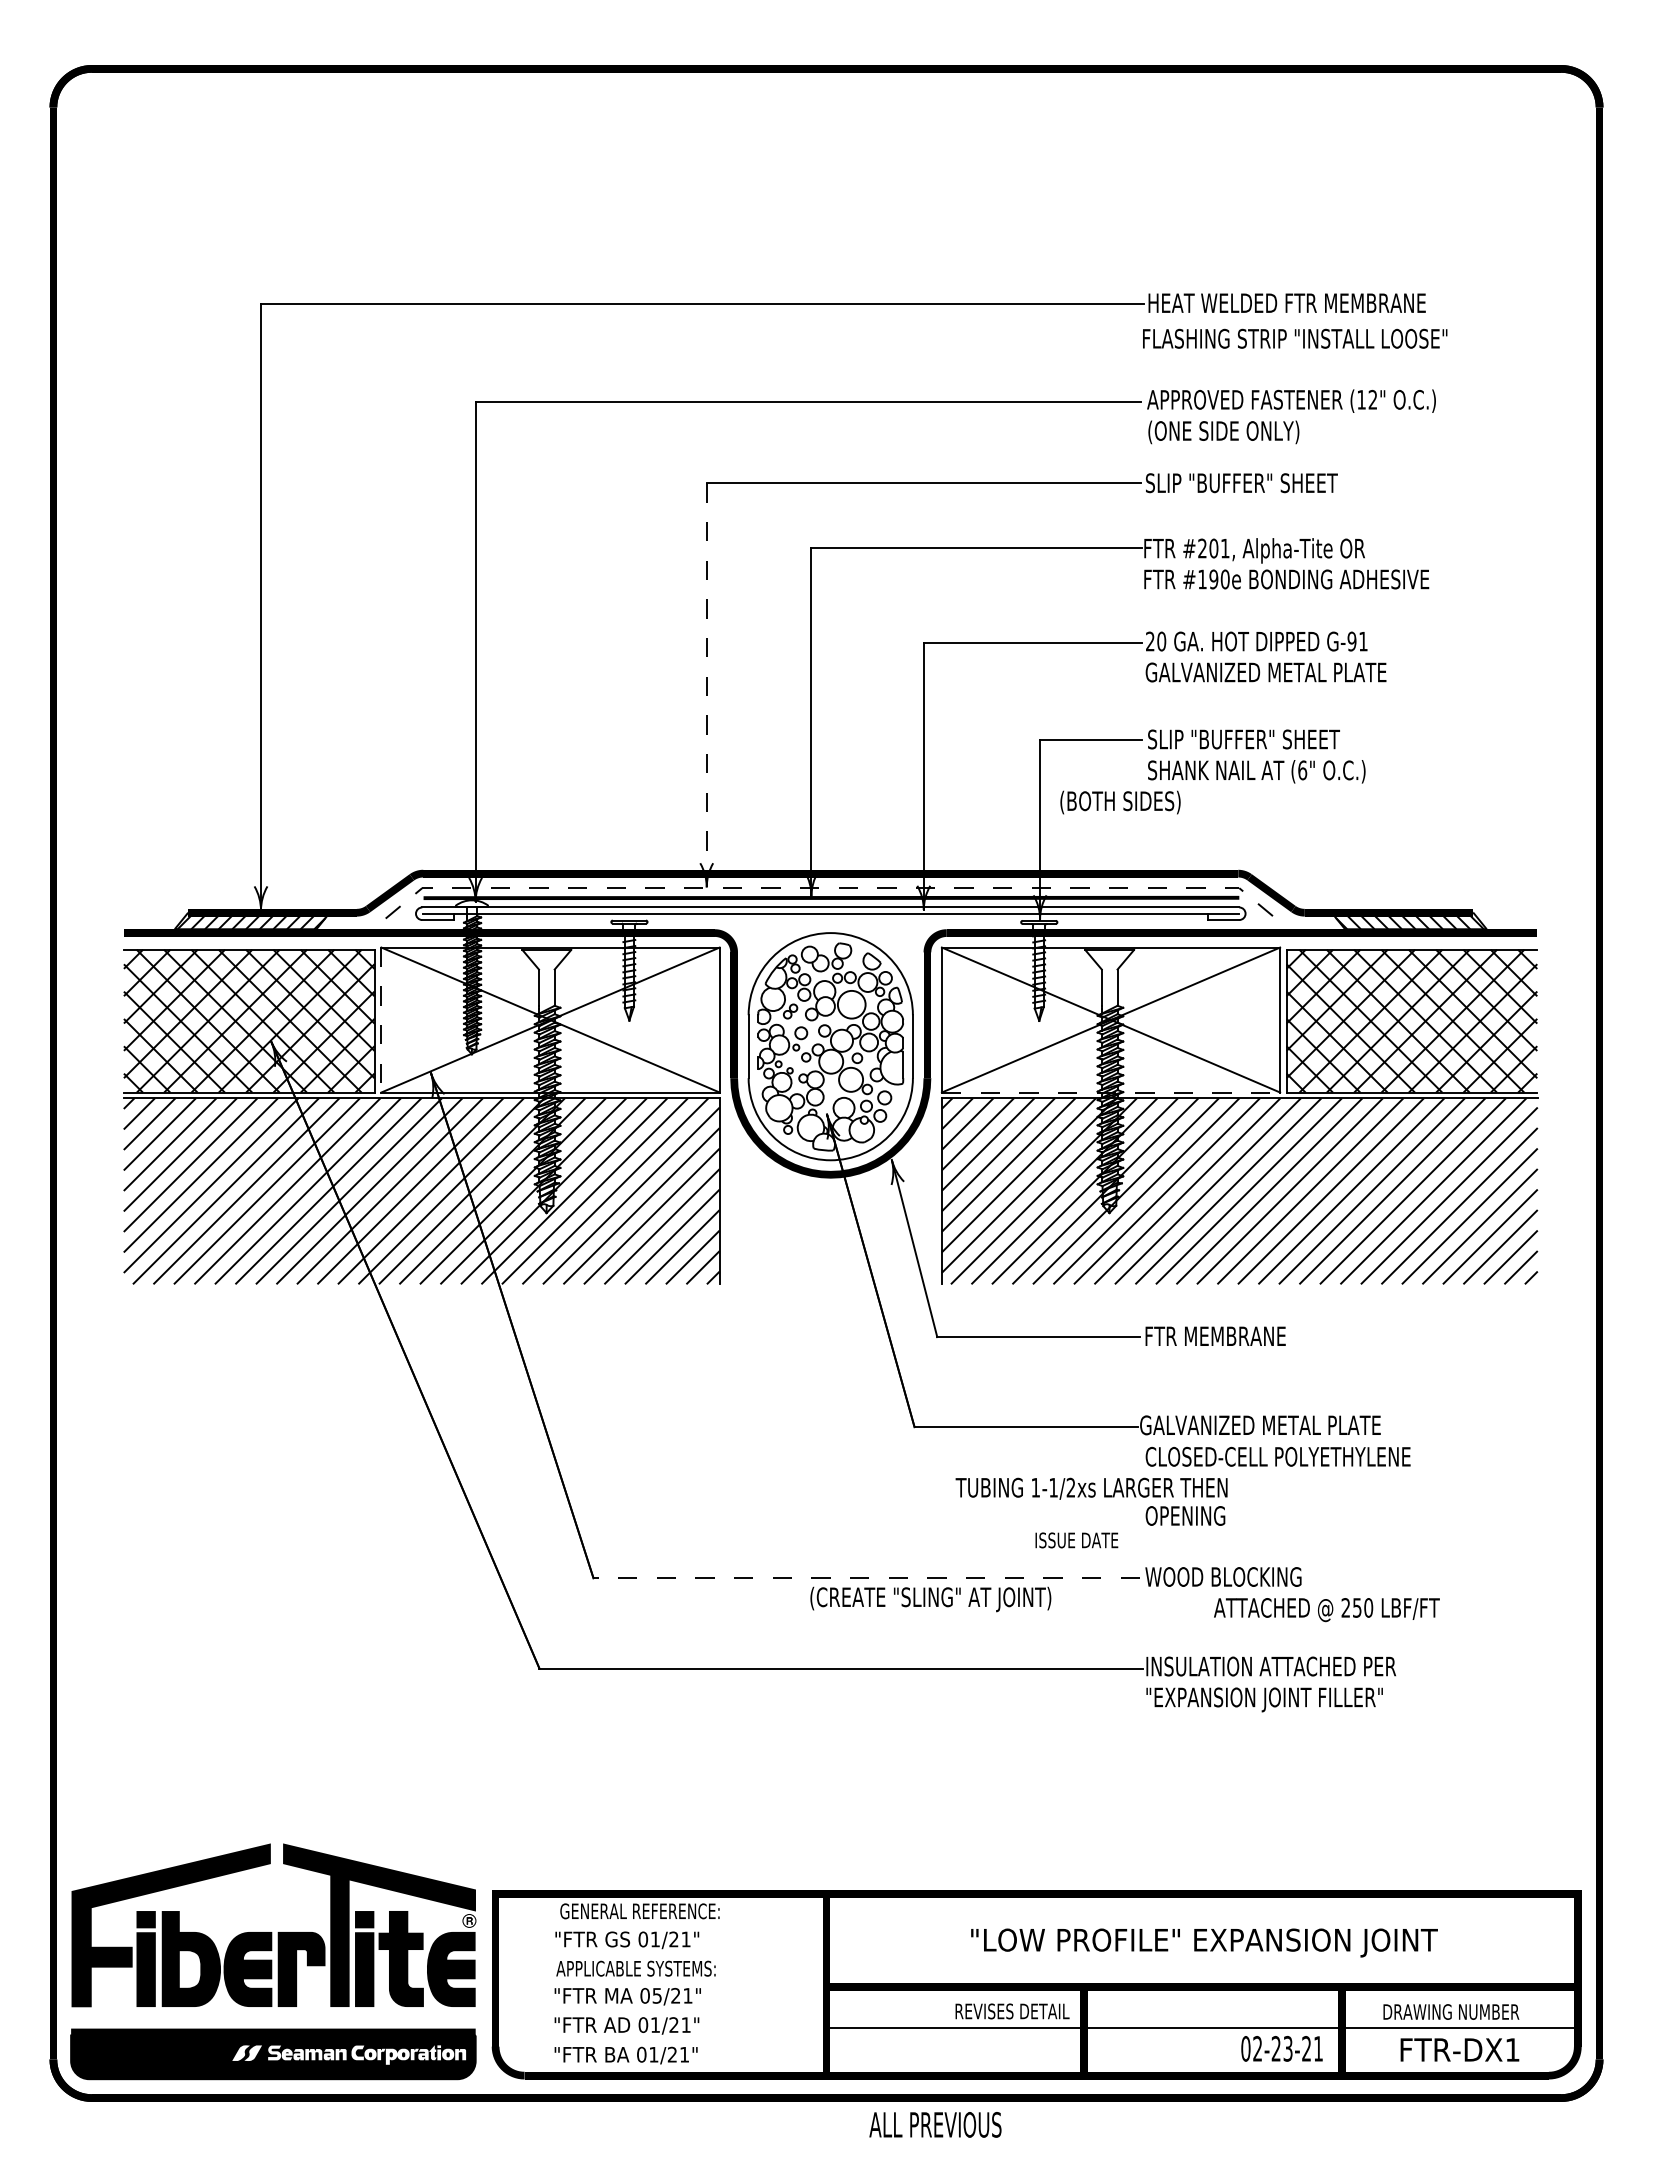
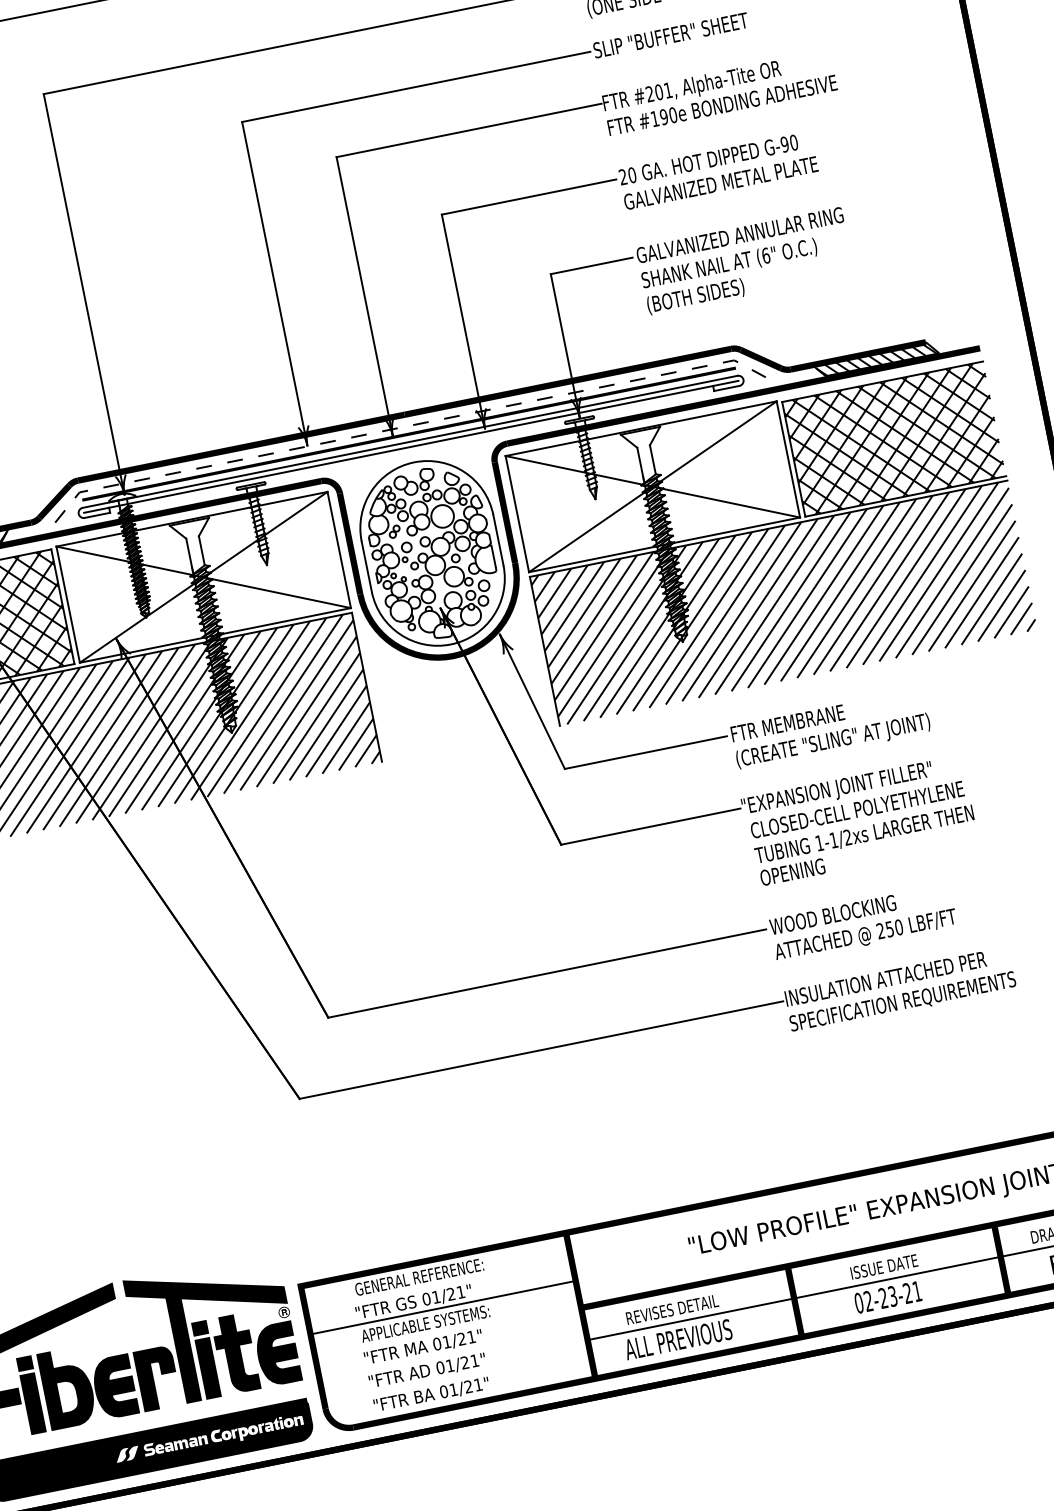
text: (1363, 641) -> (794, 142), G-91 -> G-90
line: (706, 685) -> (274, 284), dashed -> solid
text: (1275, 739) -> (739, 235), SLIP "BUFFER" SHEET -> GALVANIZED ANNULAR RING
text: (1120, 802) -> (695, 296), moved
line: (381, 1020) -> (68, 605), dashed -> solid
line: (1111, 1092) -> (664, 544), dashed -> solid
text: (1260, 1427) -> (838, 789), GALVANIZED METAL PLATE -> "EXPANSION JOINT FILLER"
text: (1091, 1488) -> (864, 834), moved
text: (1076, 1540) -> (883, 1267), moved
line: (866, 1578) -> (547, 973), dashed -> solid
text: (930, 1599) -> (833, 741), moved
text: (1326, 1610) -> (865, 936), moved
text: (1285, 1699) -> (902, 1003), "EXPANSION JOINT FILLER" -> SPECIFICATION REQUIREMENTS
line: (660, 1953) -> (442, 1307), added
text: (656, 1995) -> (446, 1341), 05/21" -> 01/21"
text: (1012, 2011) -> (672, 1309), moved
text: (1281, 2048) -> (887, 1297), moved
text: (935, 2124) -> (678, 1339), moved

